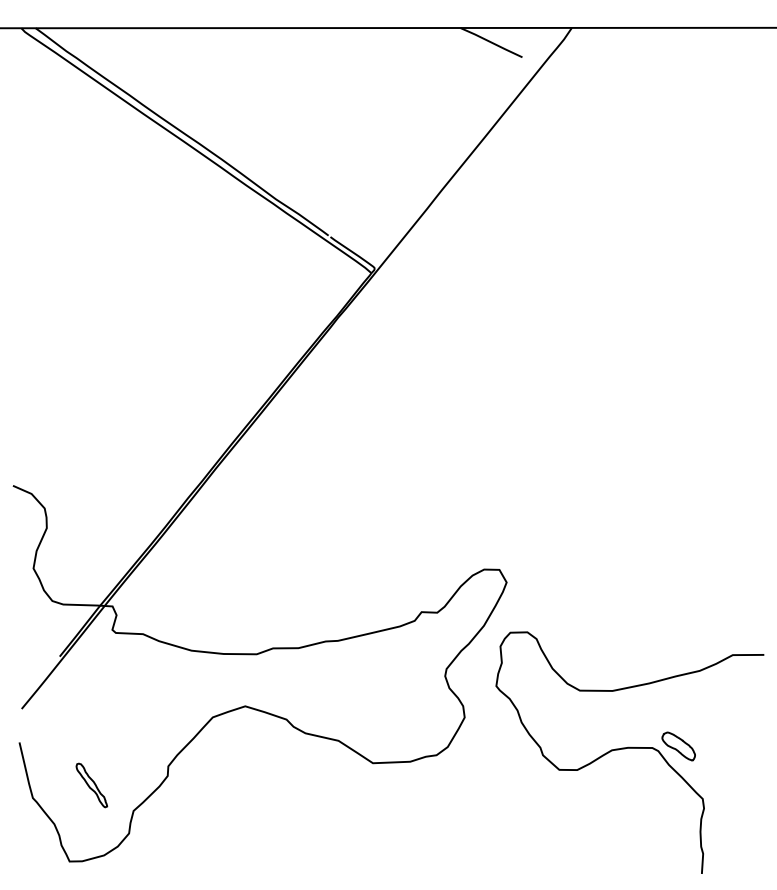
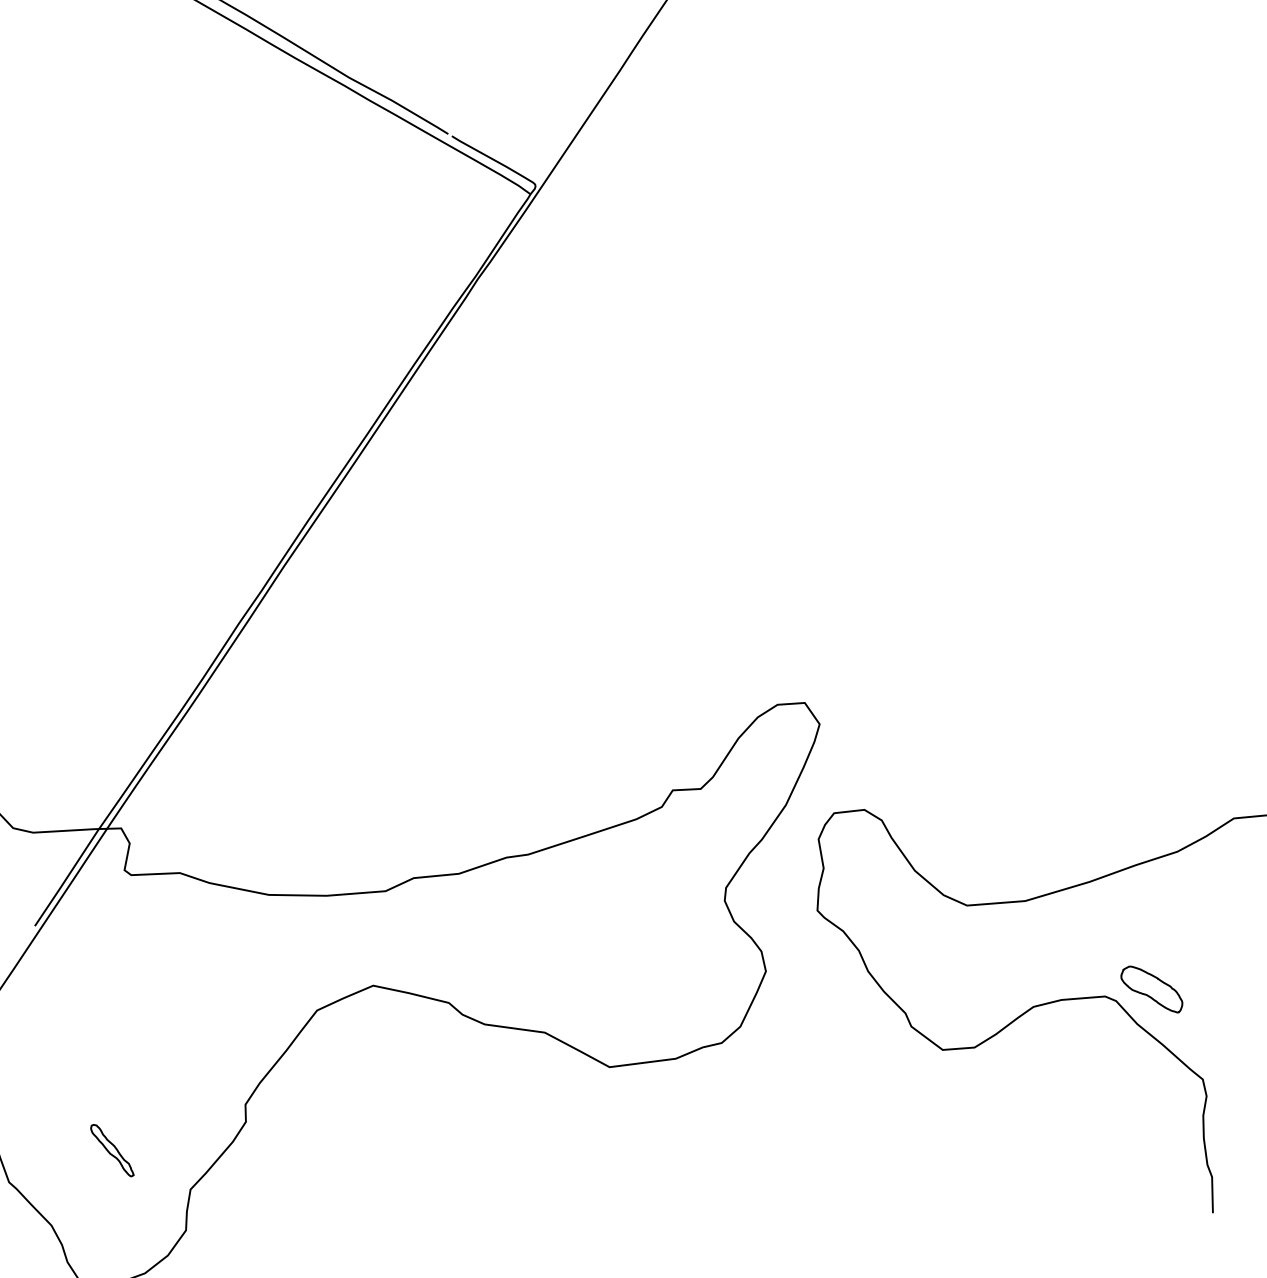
part: (91, 785) -> (111, 1150), size x0.7

